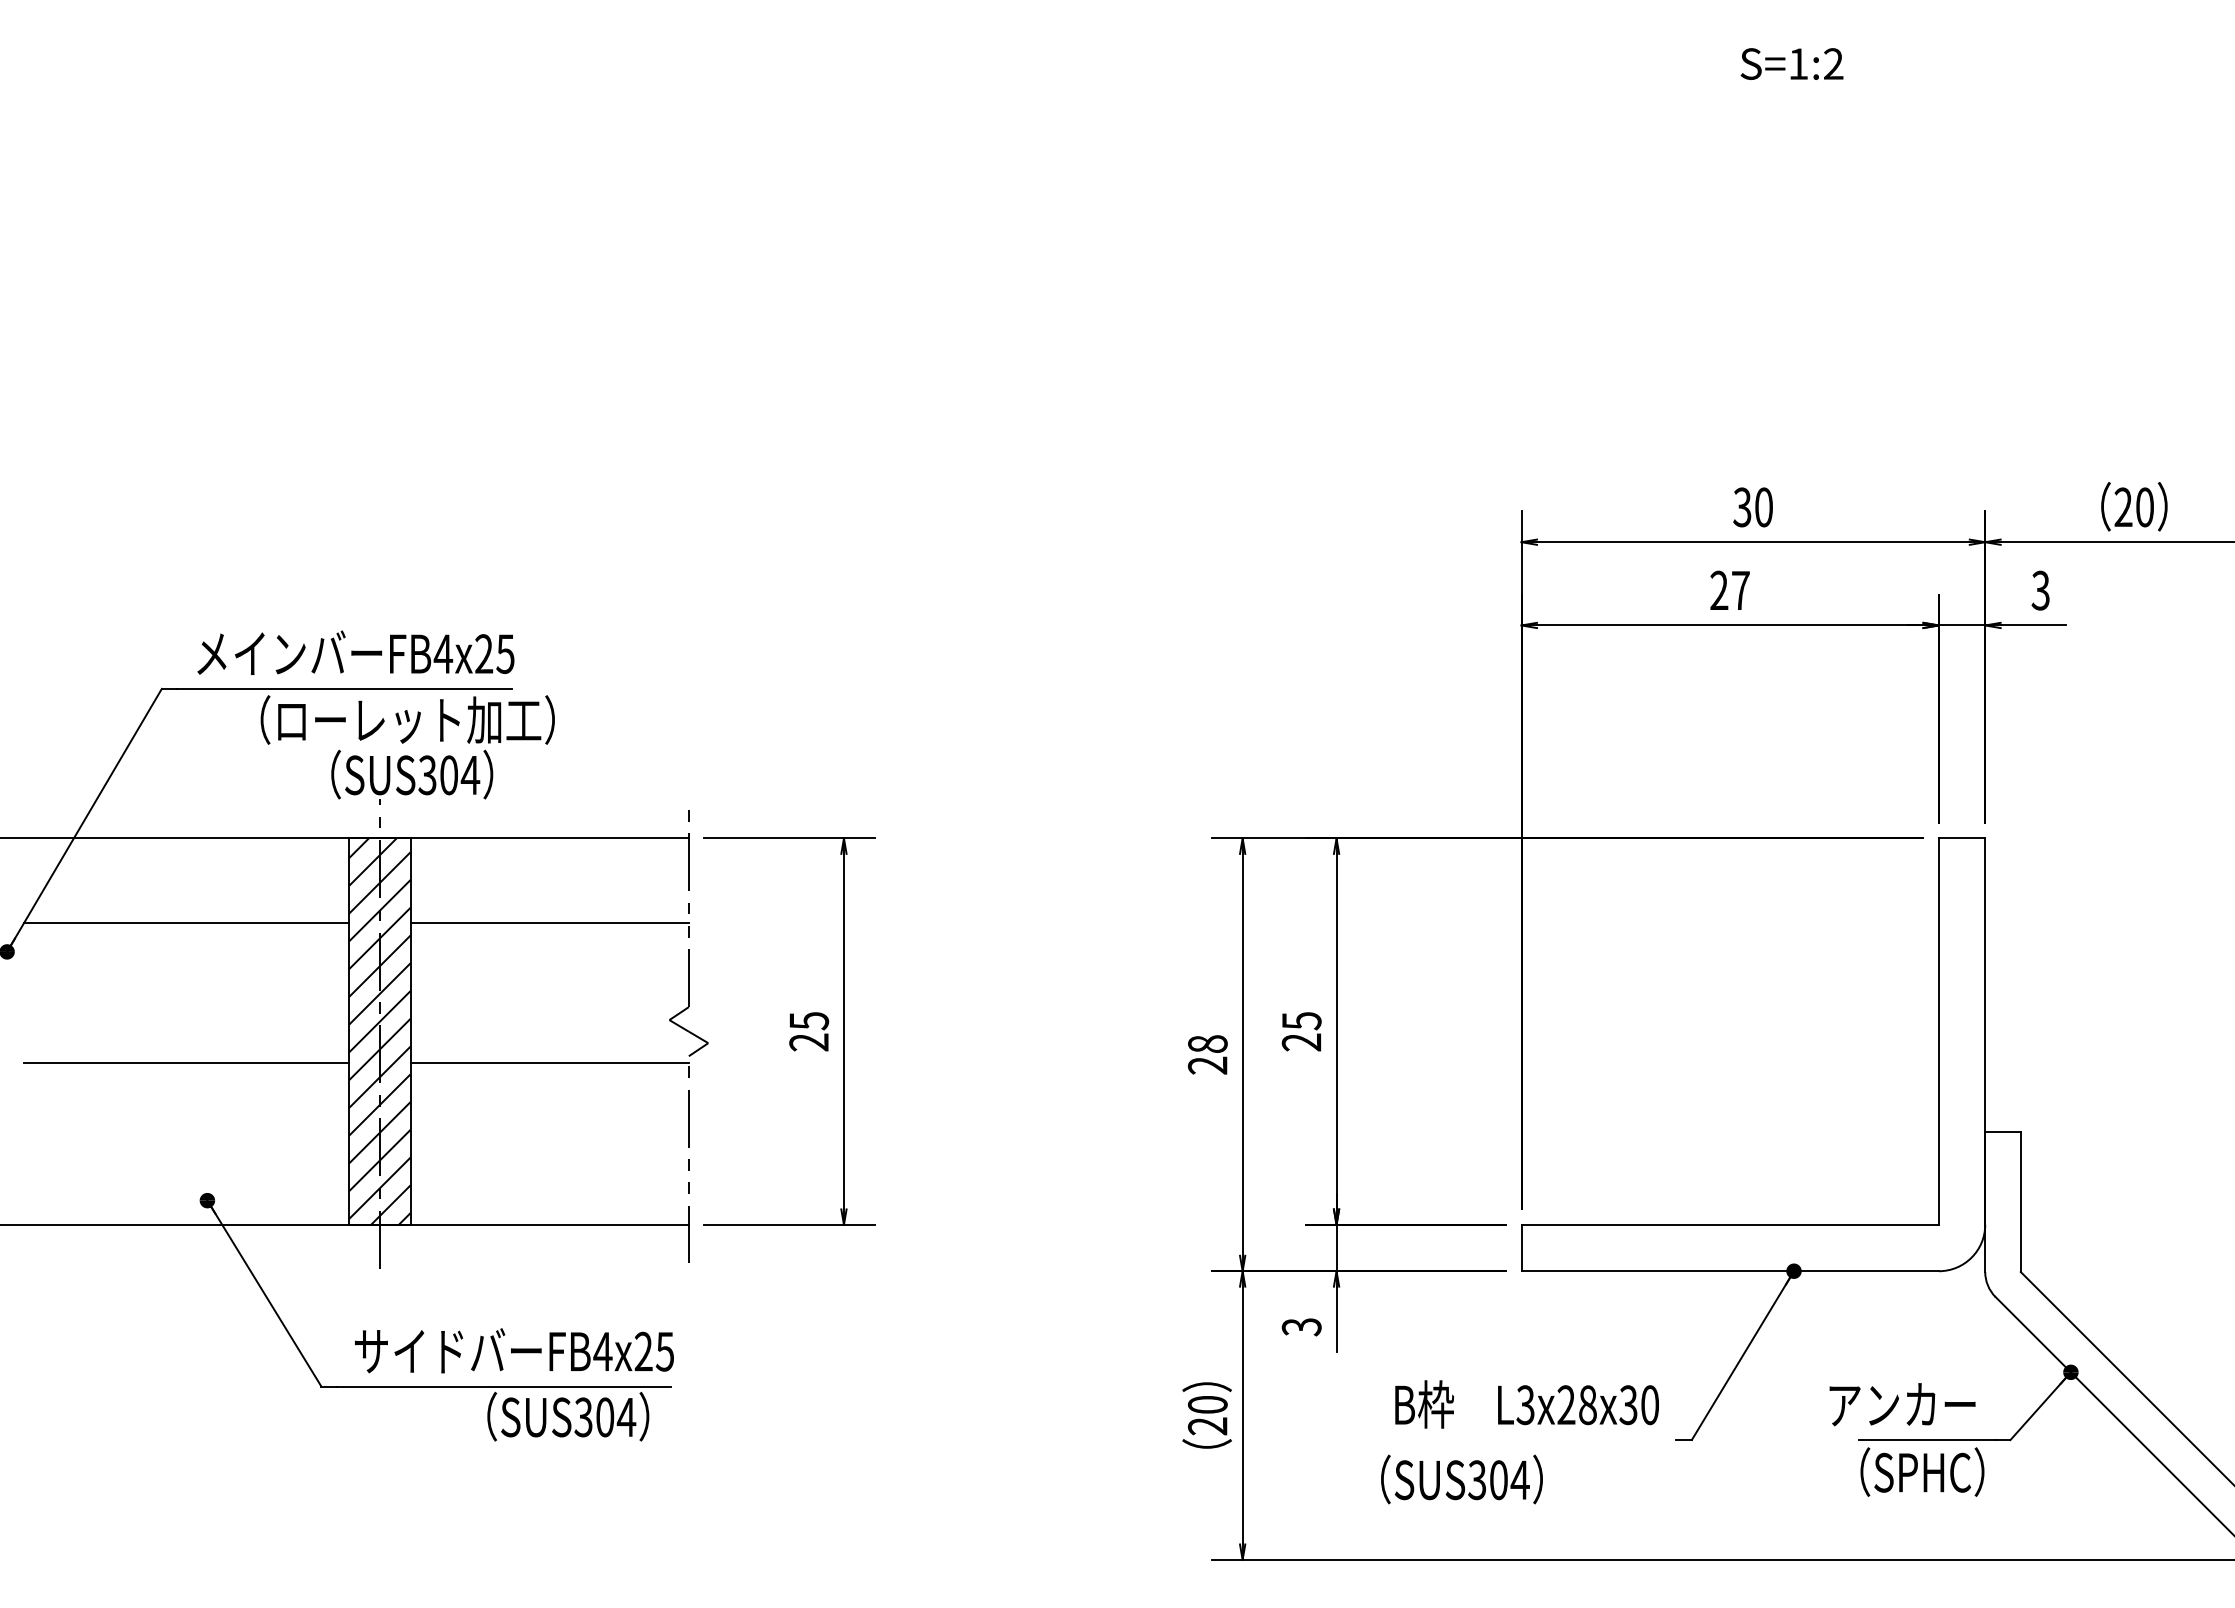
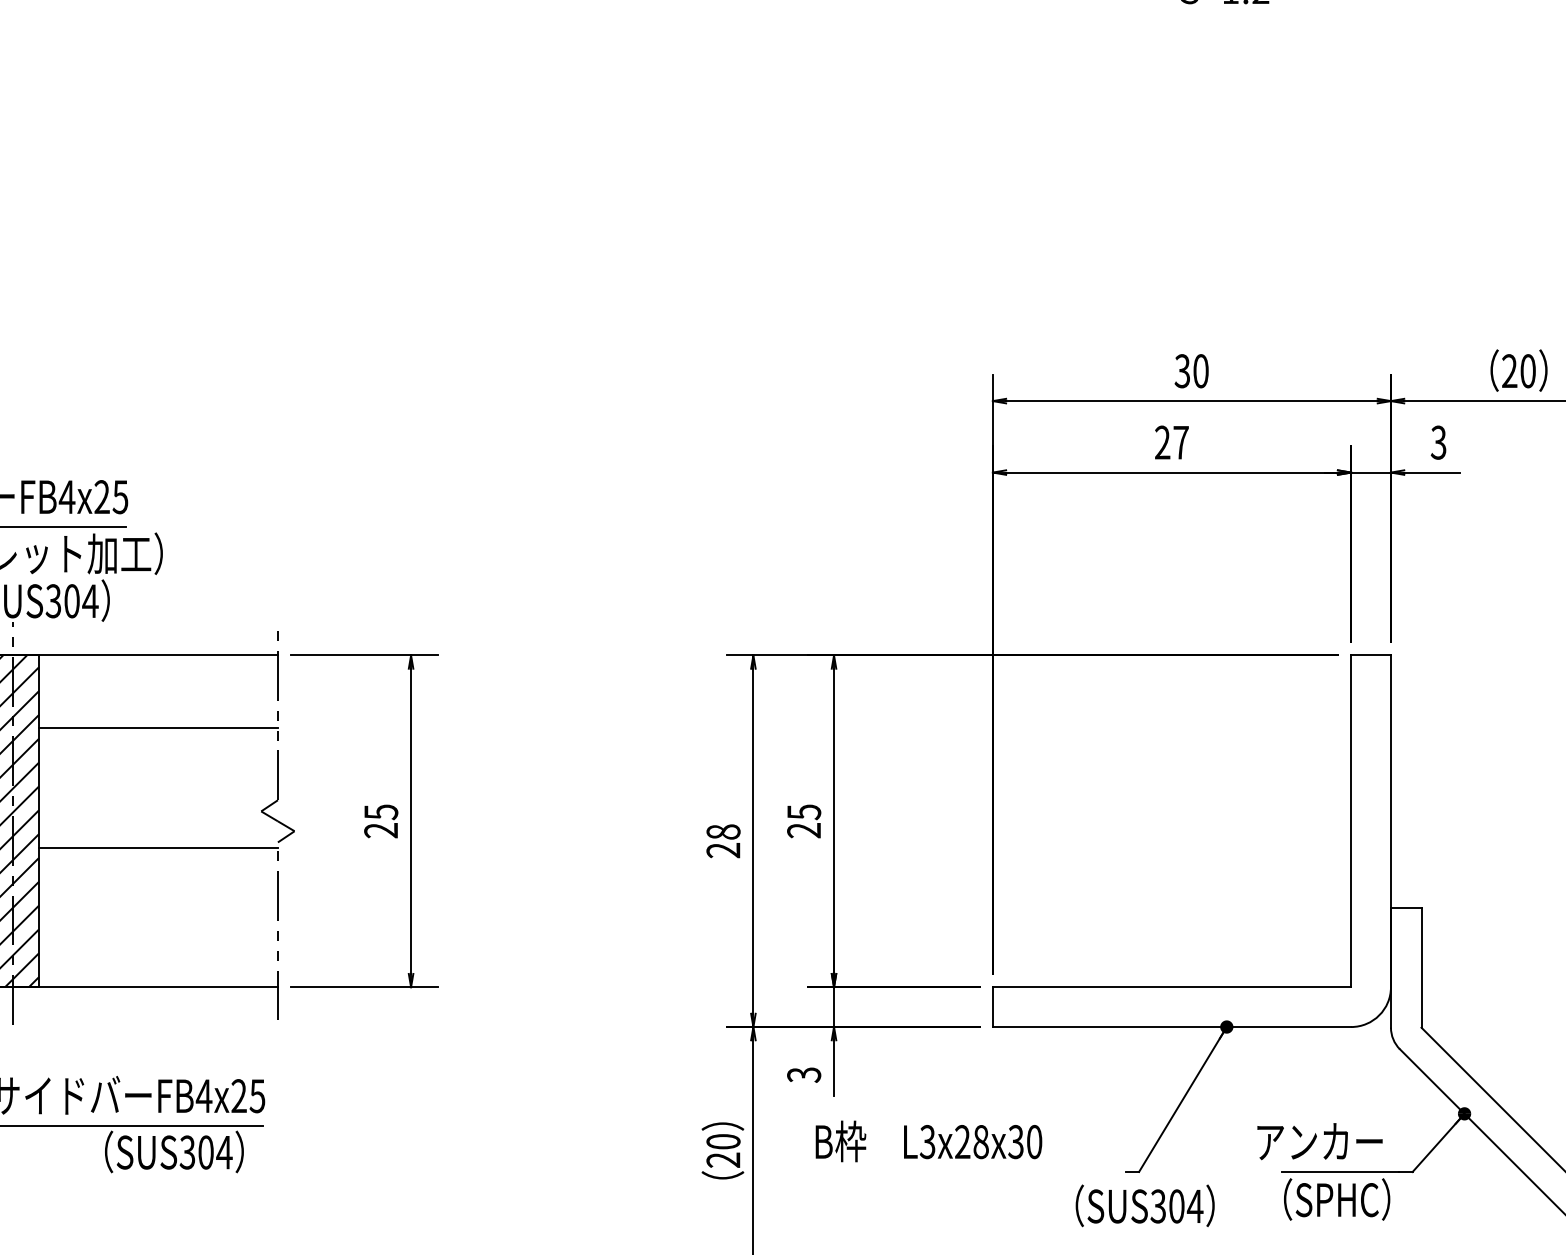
text: (1526, 1404) -> (928, 1141), moved
text: (1461, 1479) -> (1144, 1205), moved

